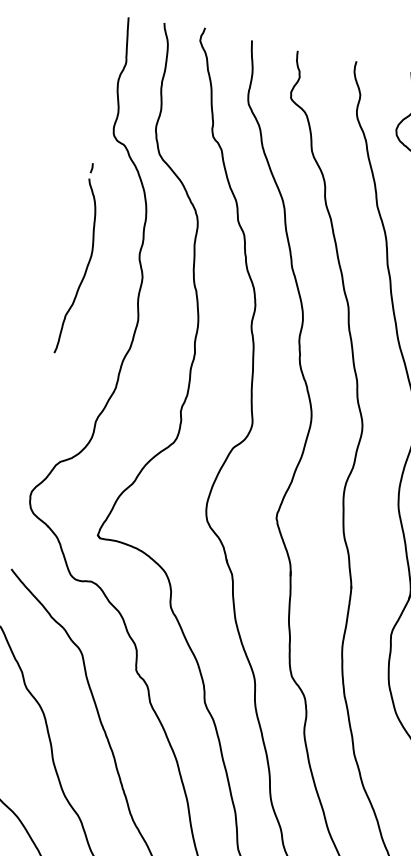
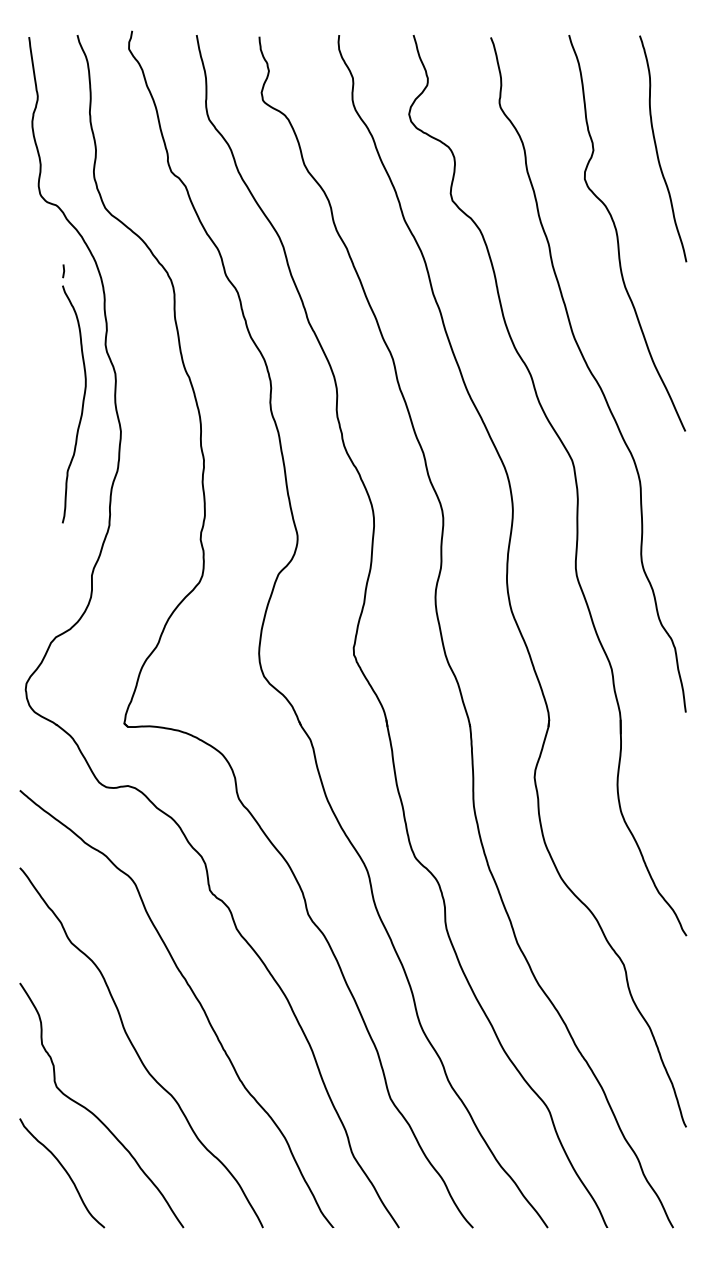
part: (88, 260) -> (83, 393), moved

